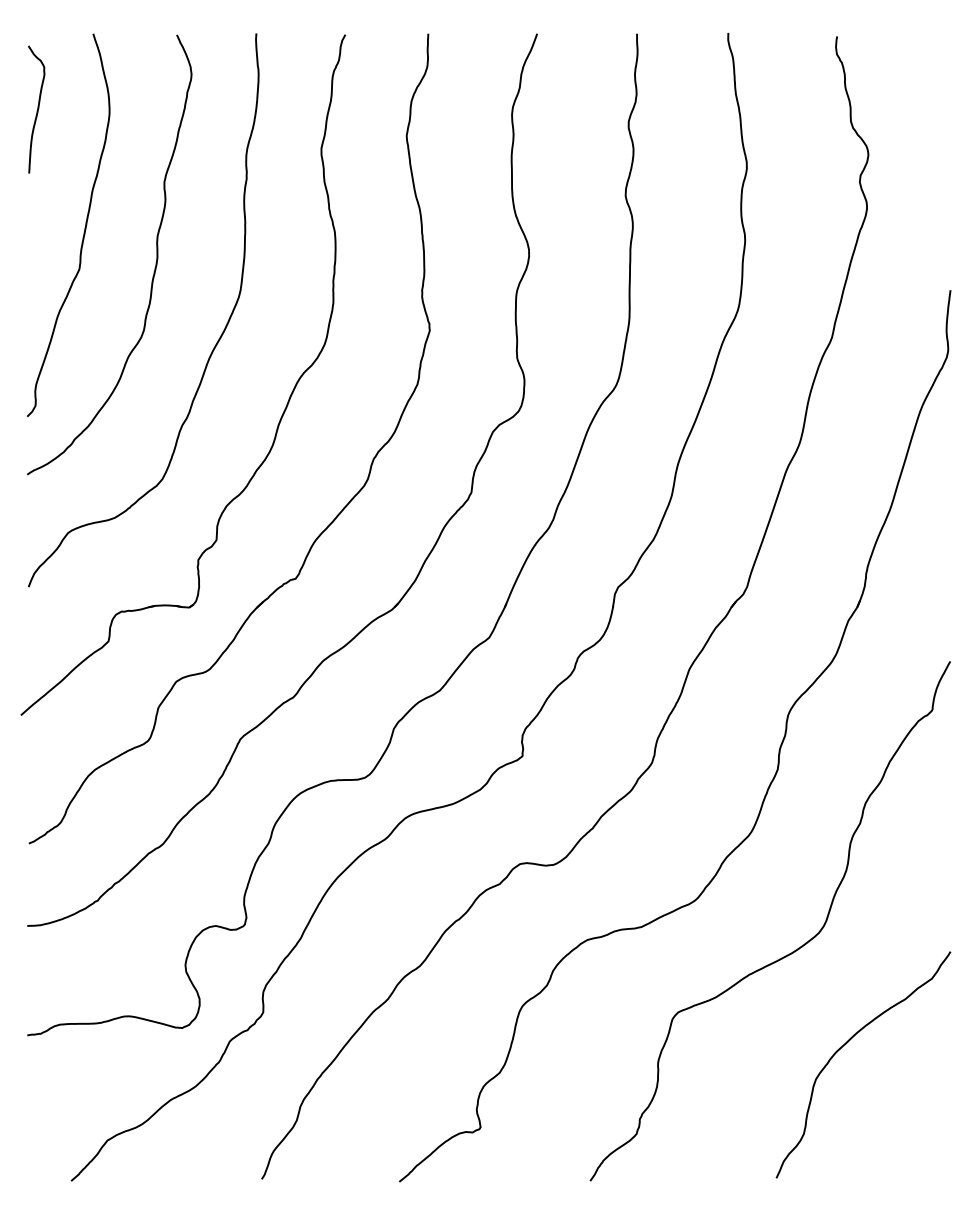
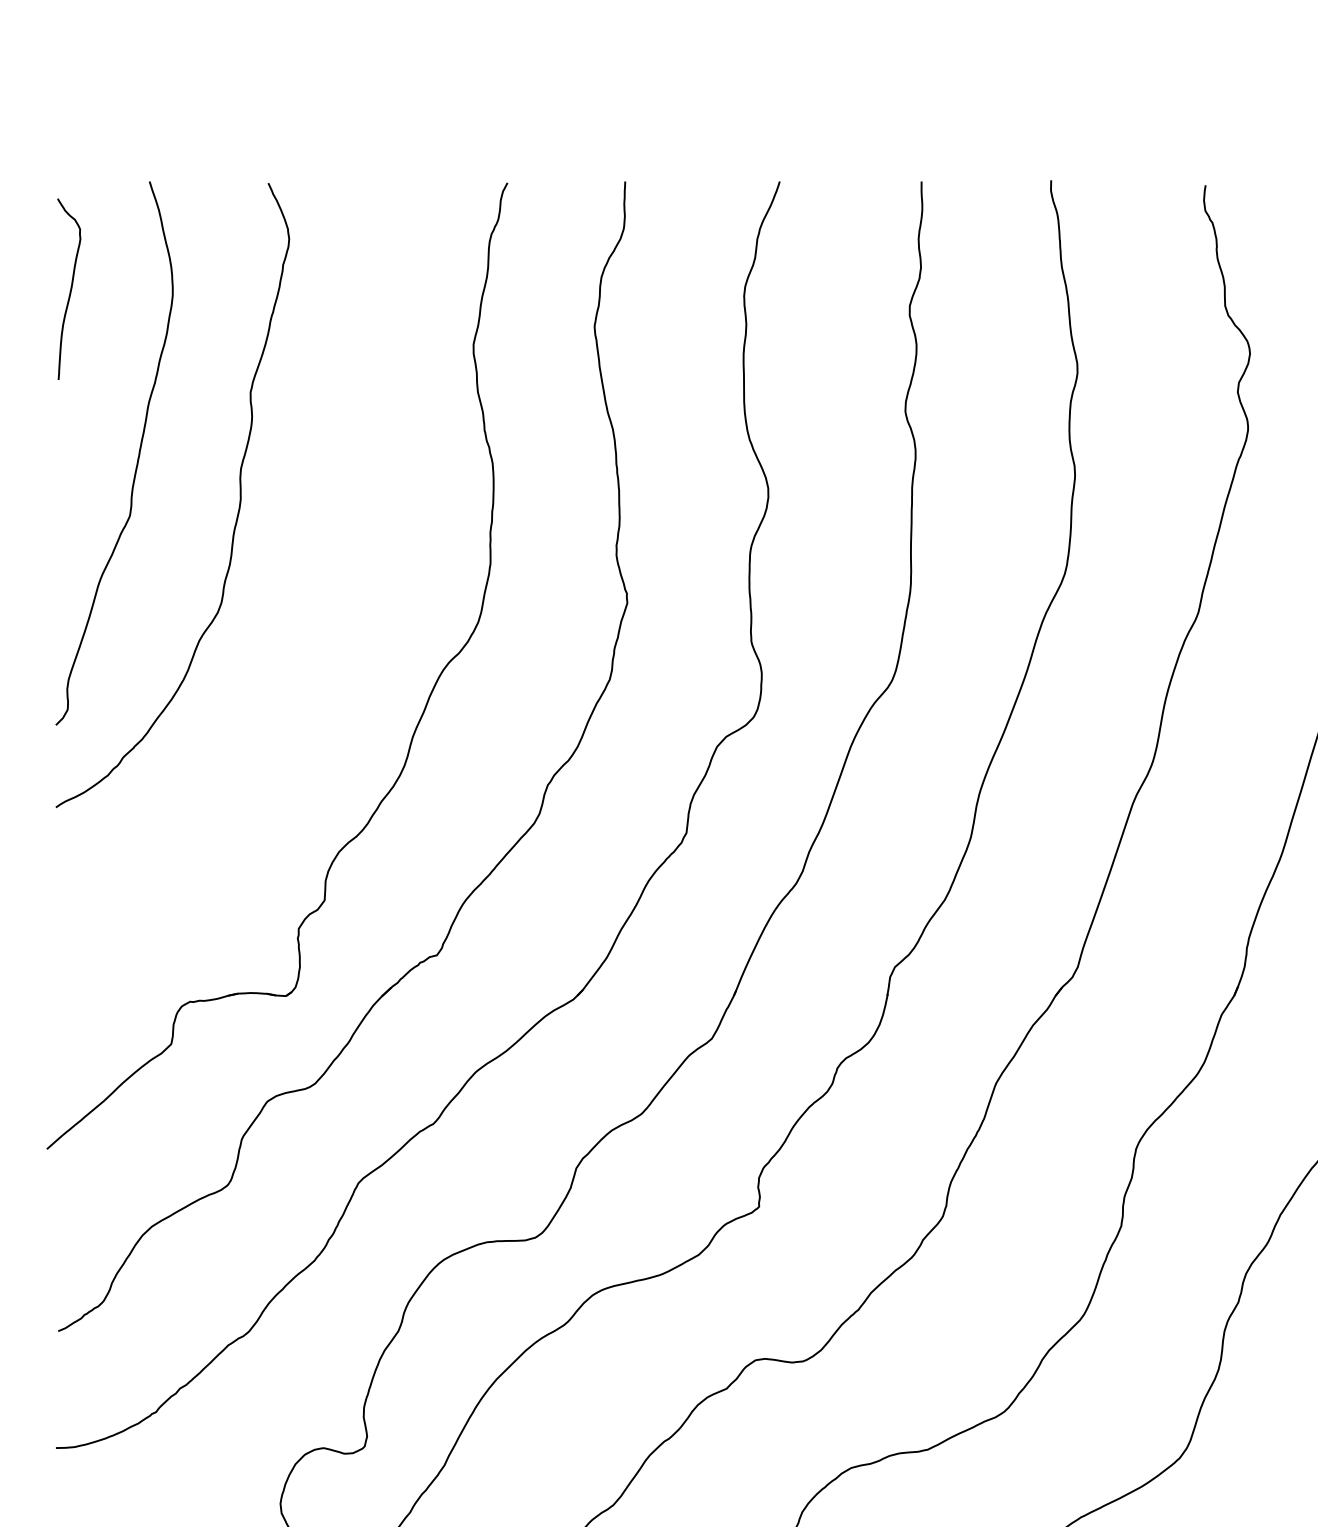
curve: (213, 347) -> (320, 626), removed

